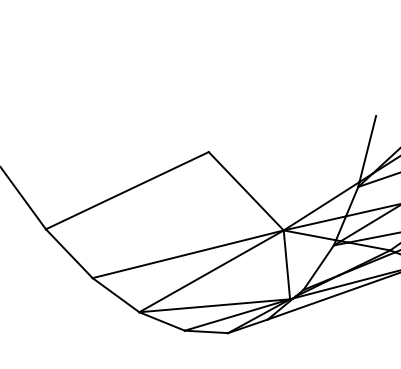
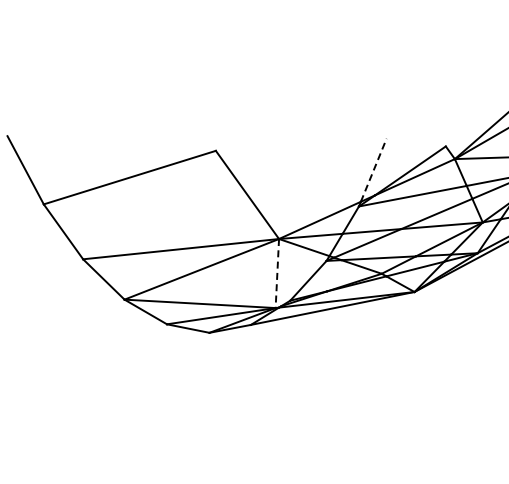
line: (367, 148) -> (373, 169), solid -> dashed
line: (287, 264) -> (277, 273), solid -> dashed

